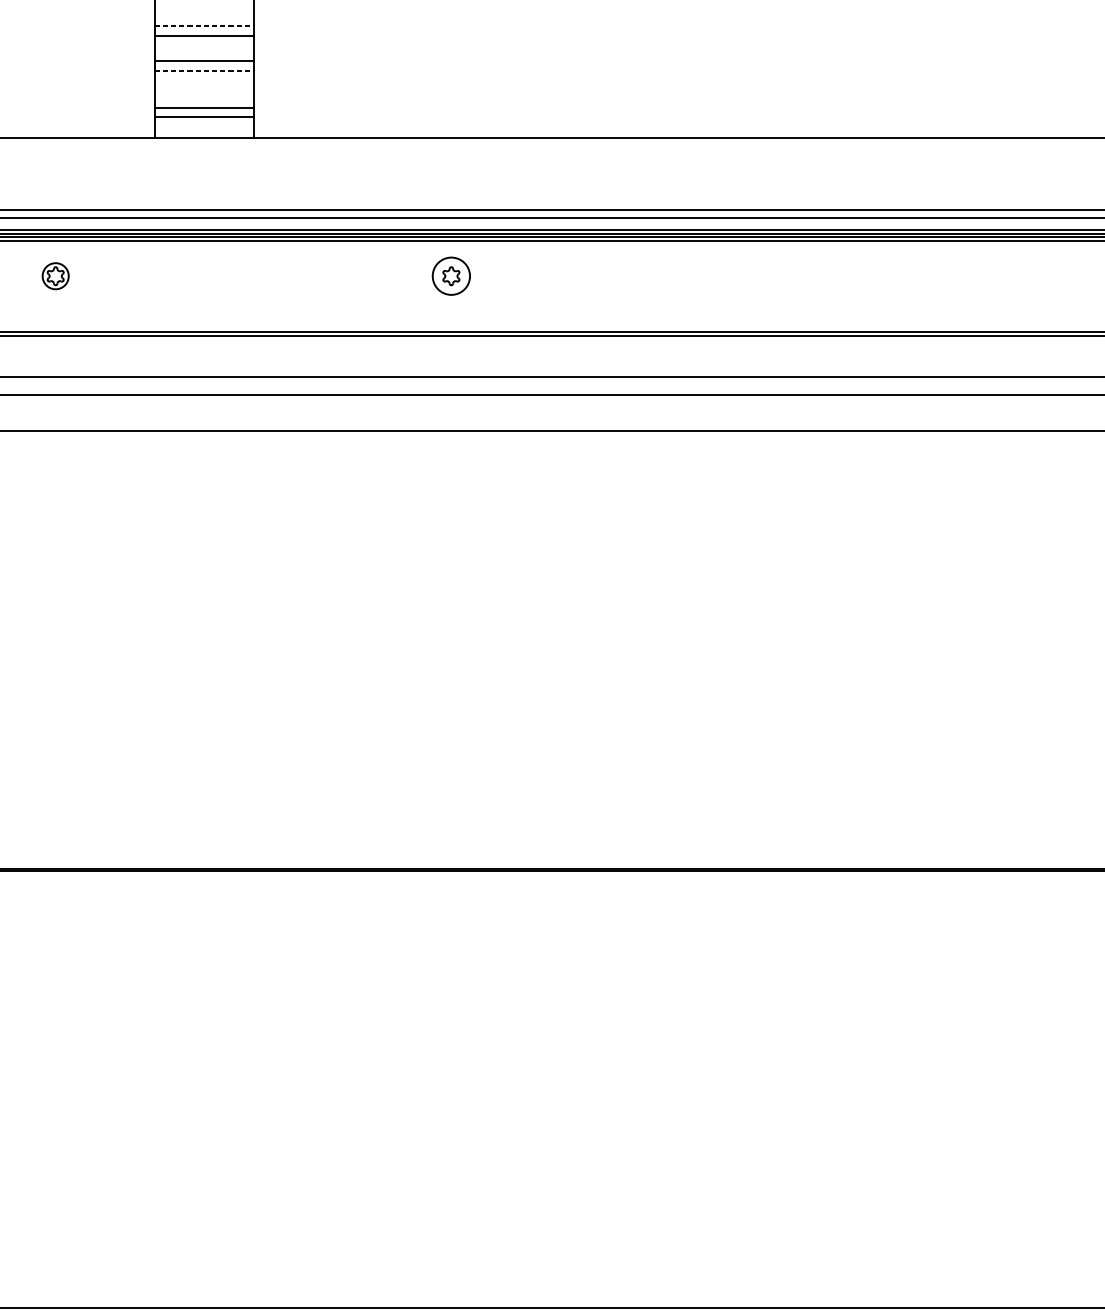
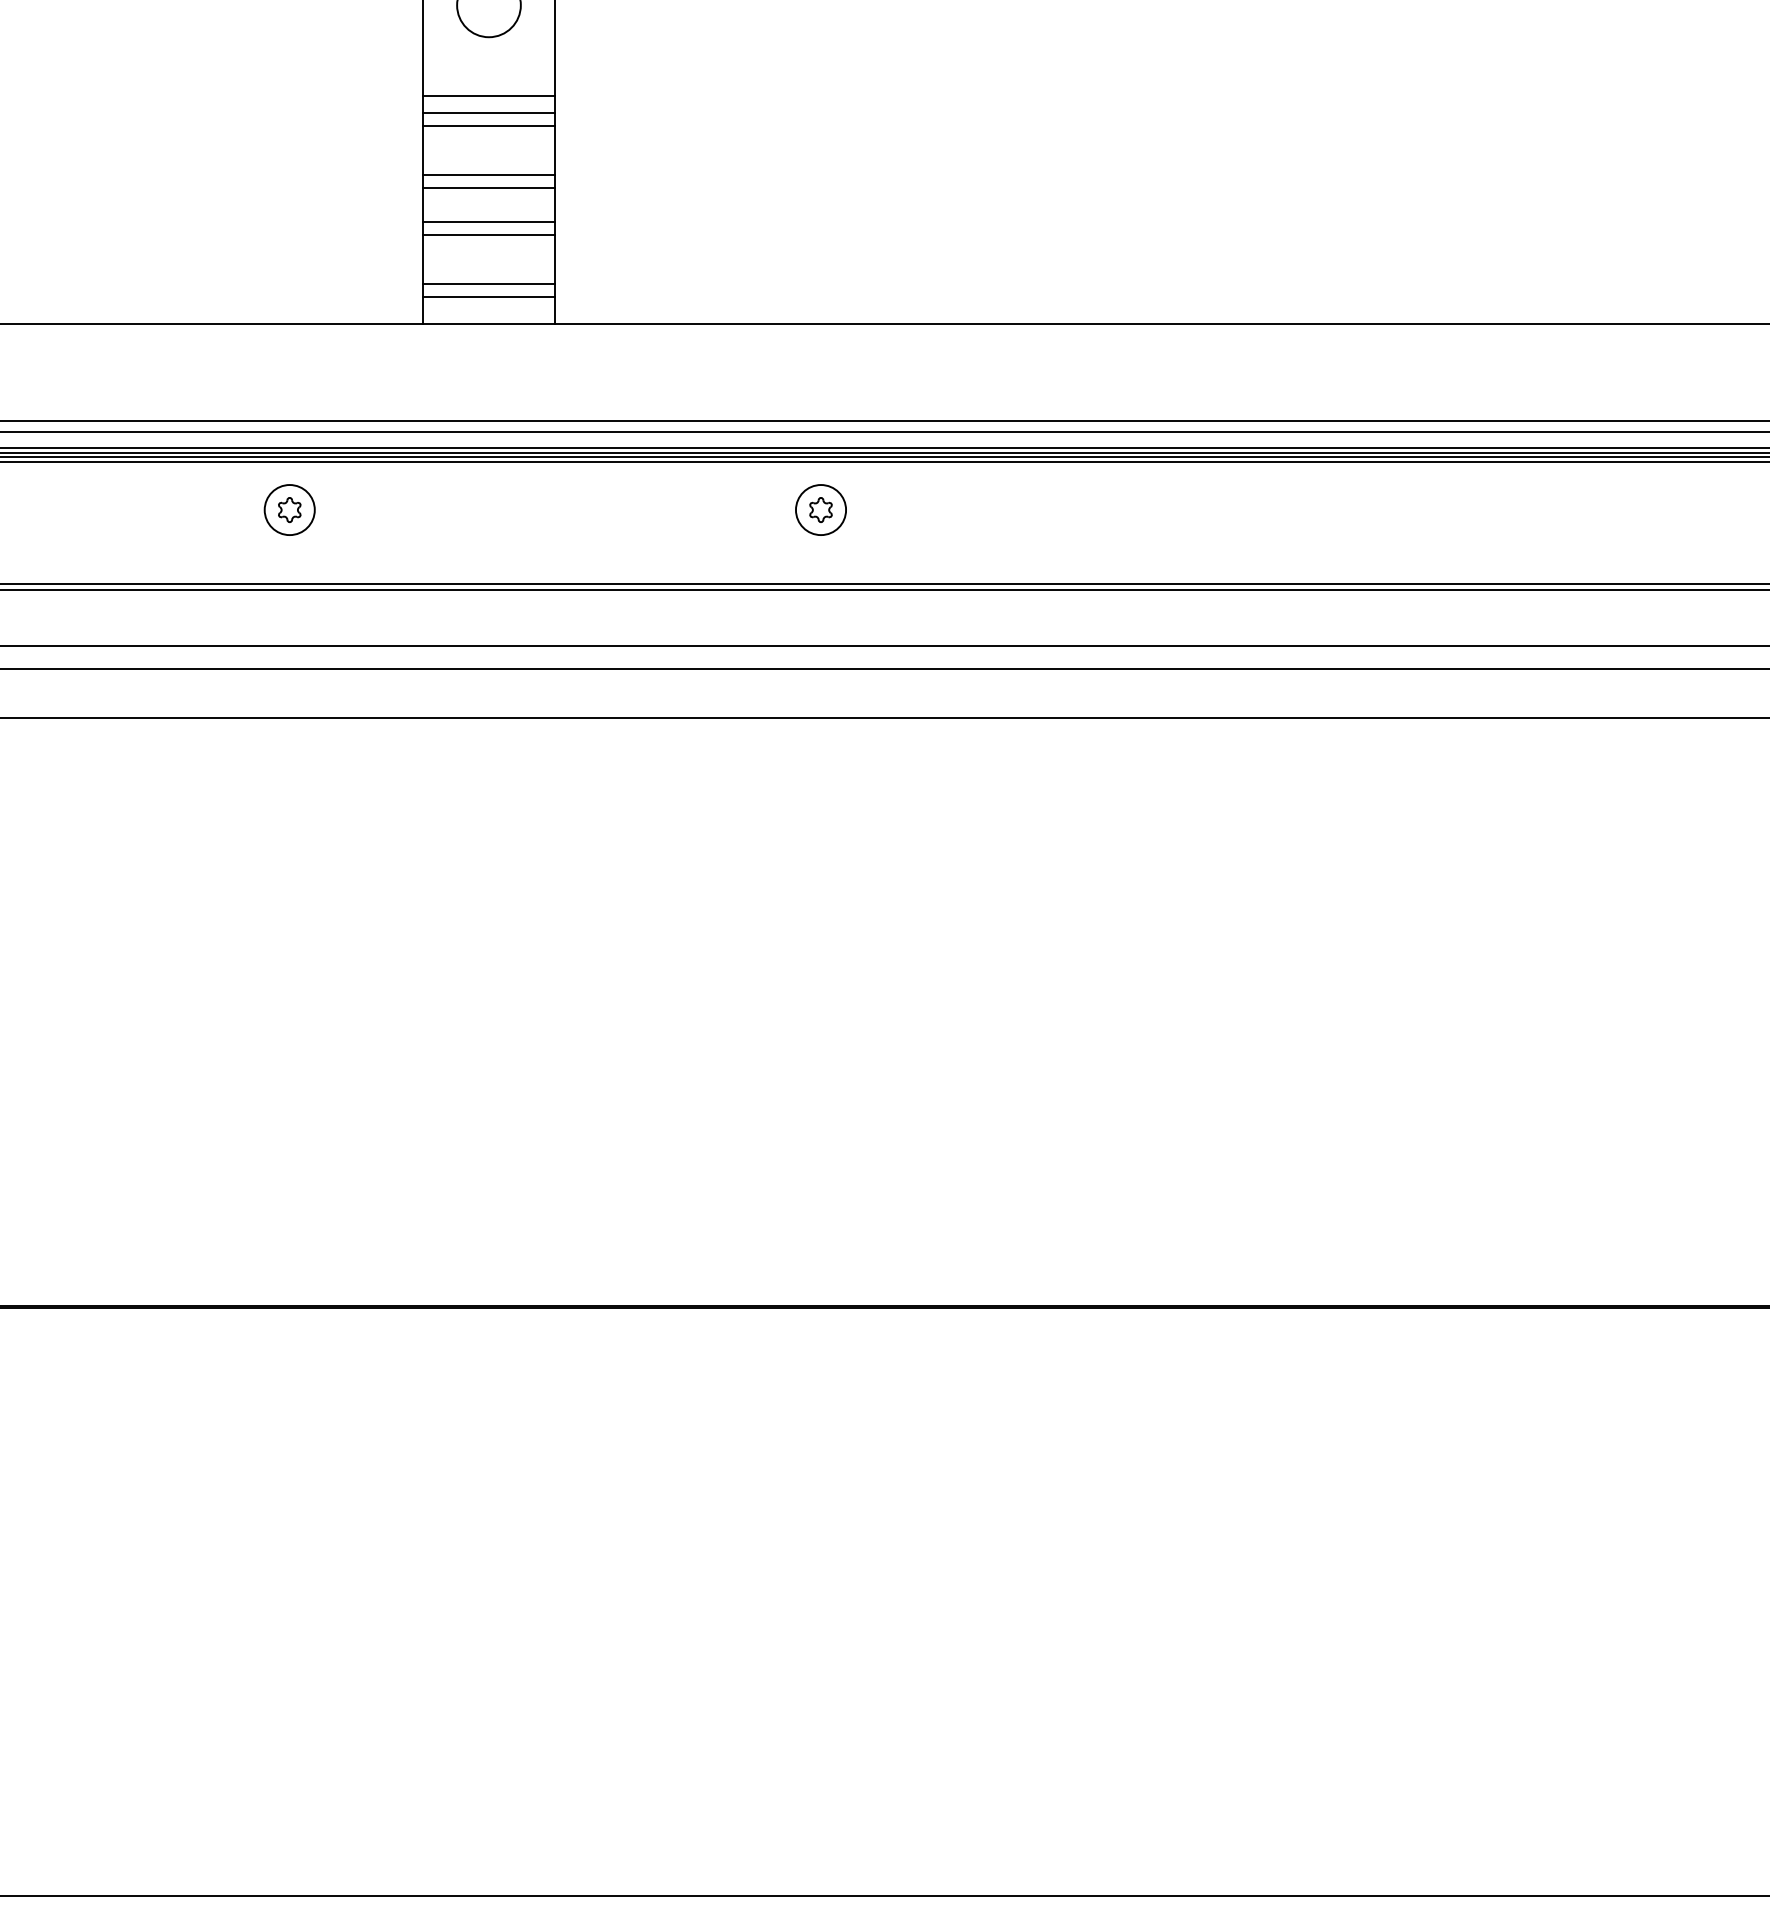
line: (204, 26) -> (489, 174), dashed -> solid
line: (204, 71) -> (489, 234), dashed -> solid
circle: (55, 276) -> (289, 510), size x1.43

